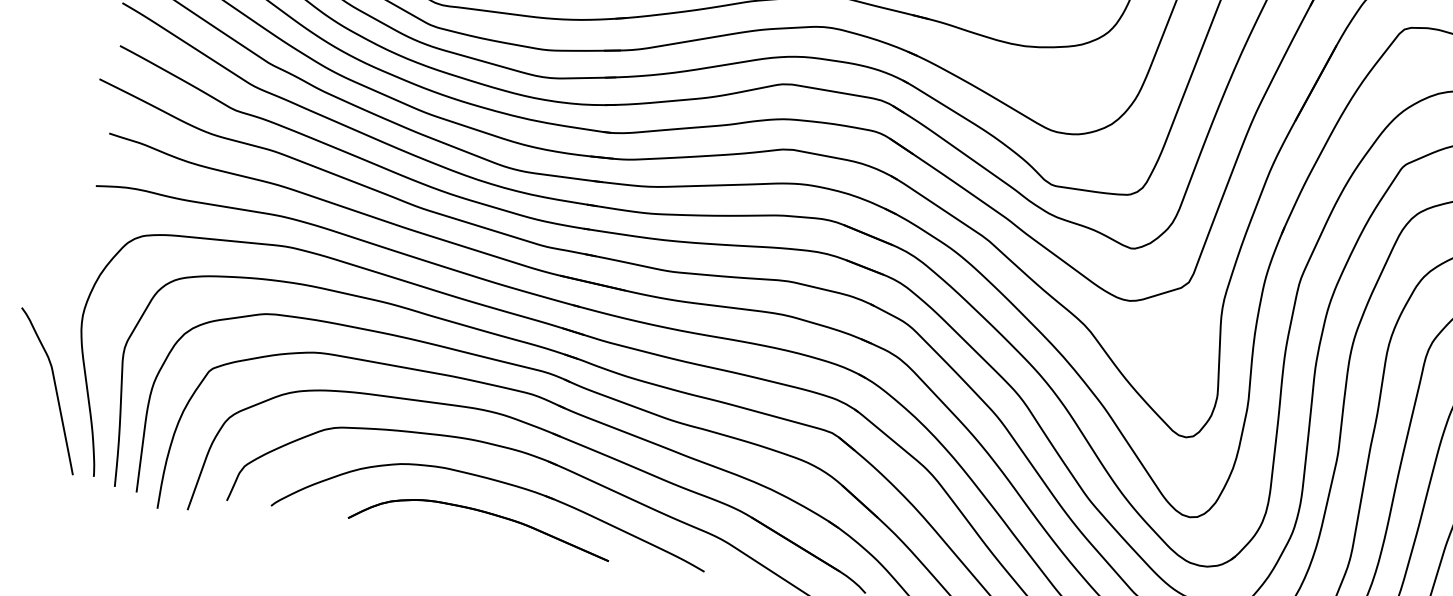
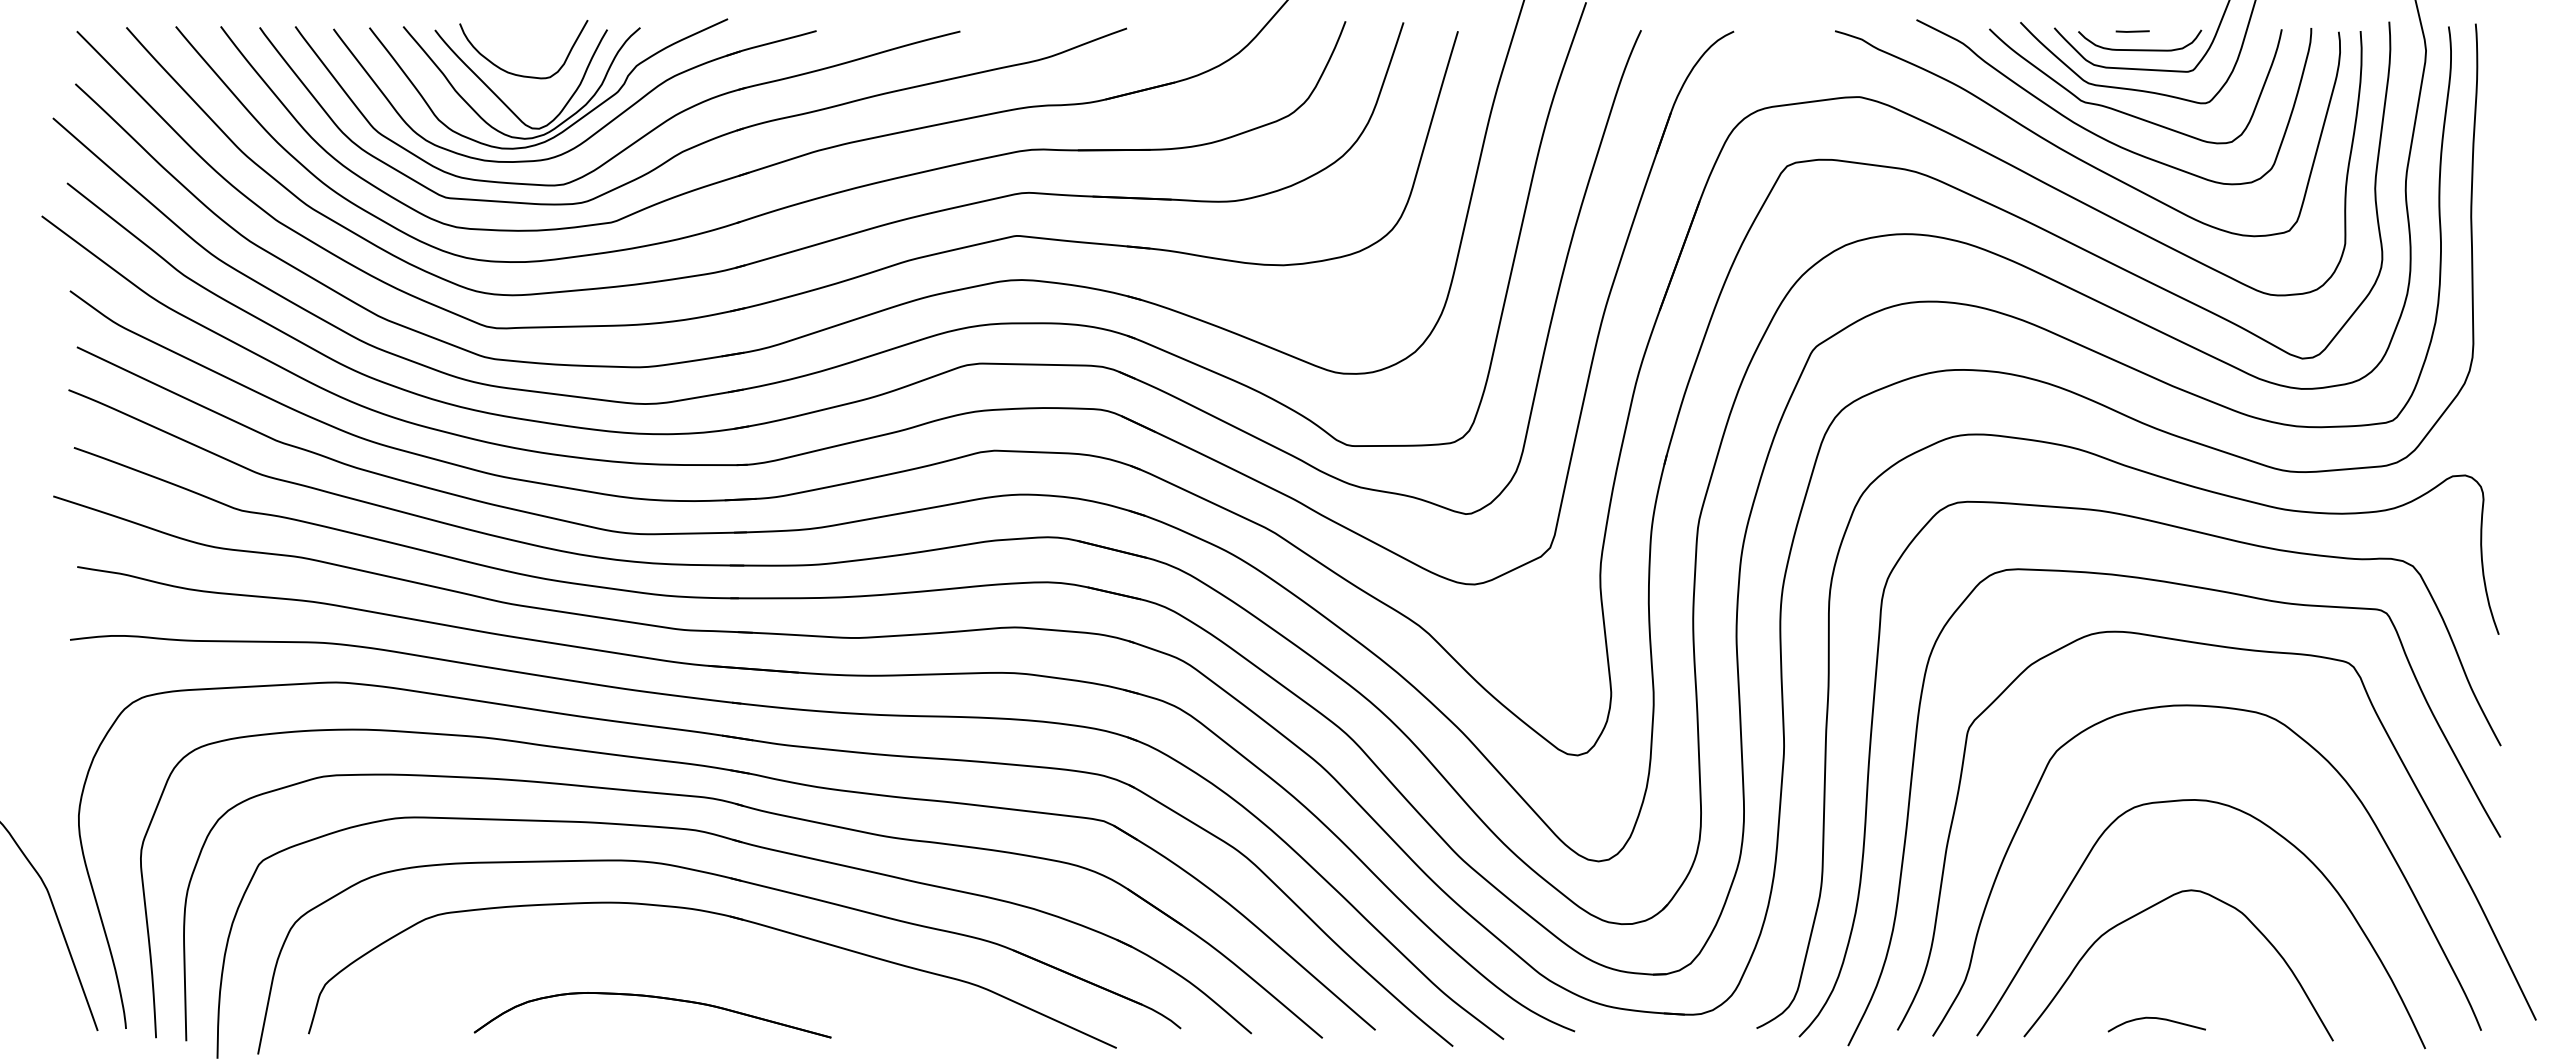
part: (499, 482) -> (669, 954), removed

